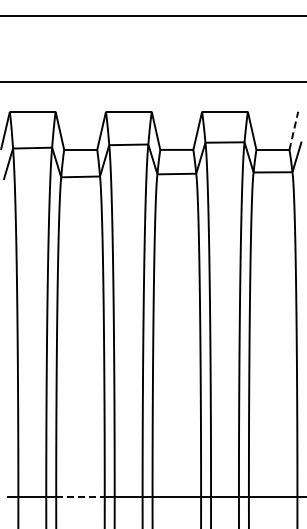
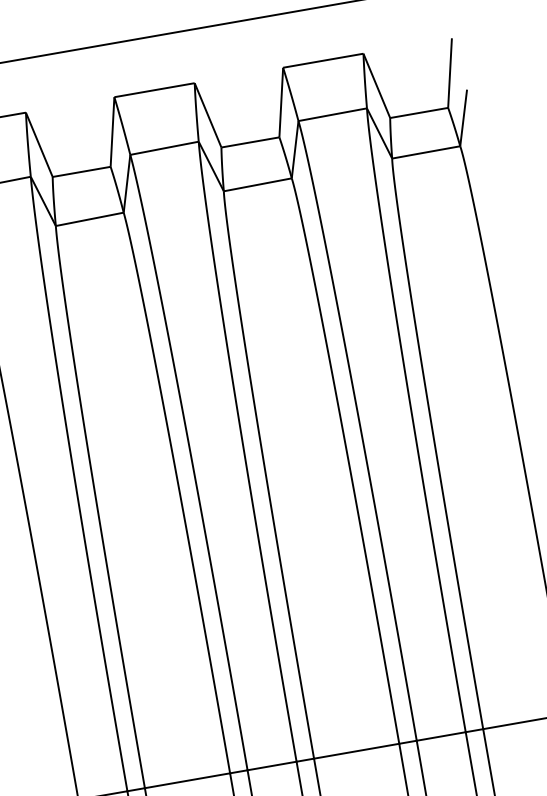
line: (293, 130) -> (449, 72), dashed -> solid
line: (80, 496) -> (187, 780), dashed -> solid

